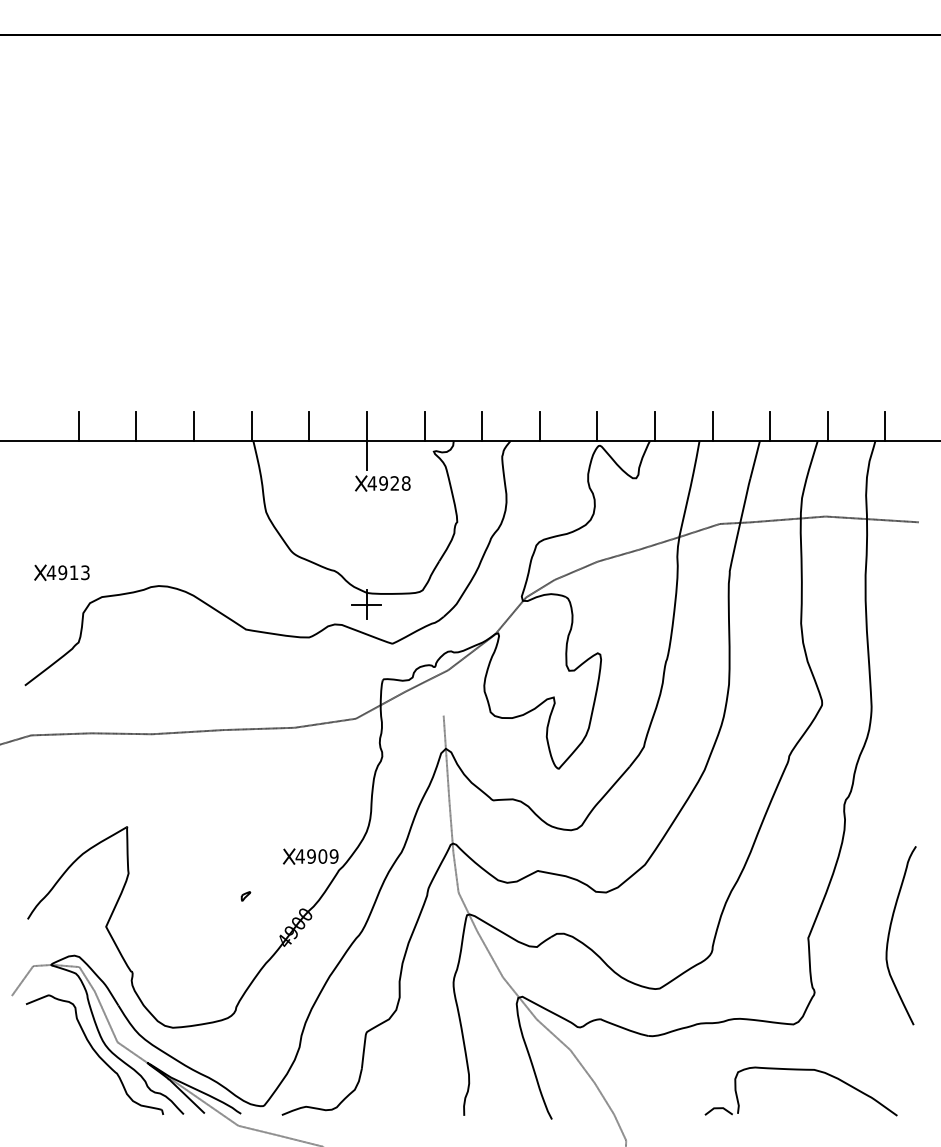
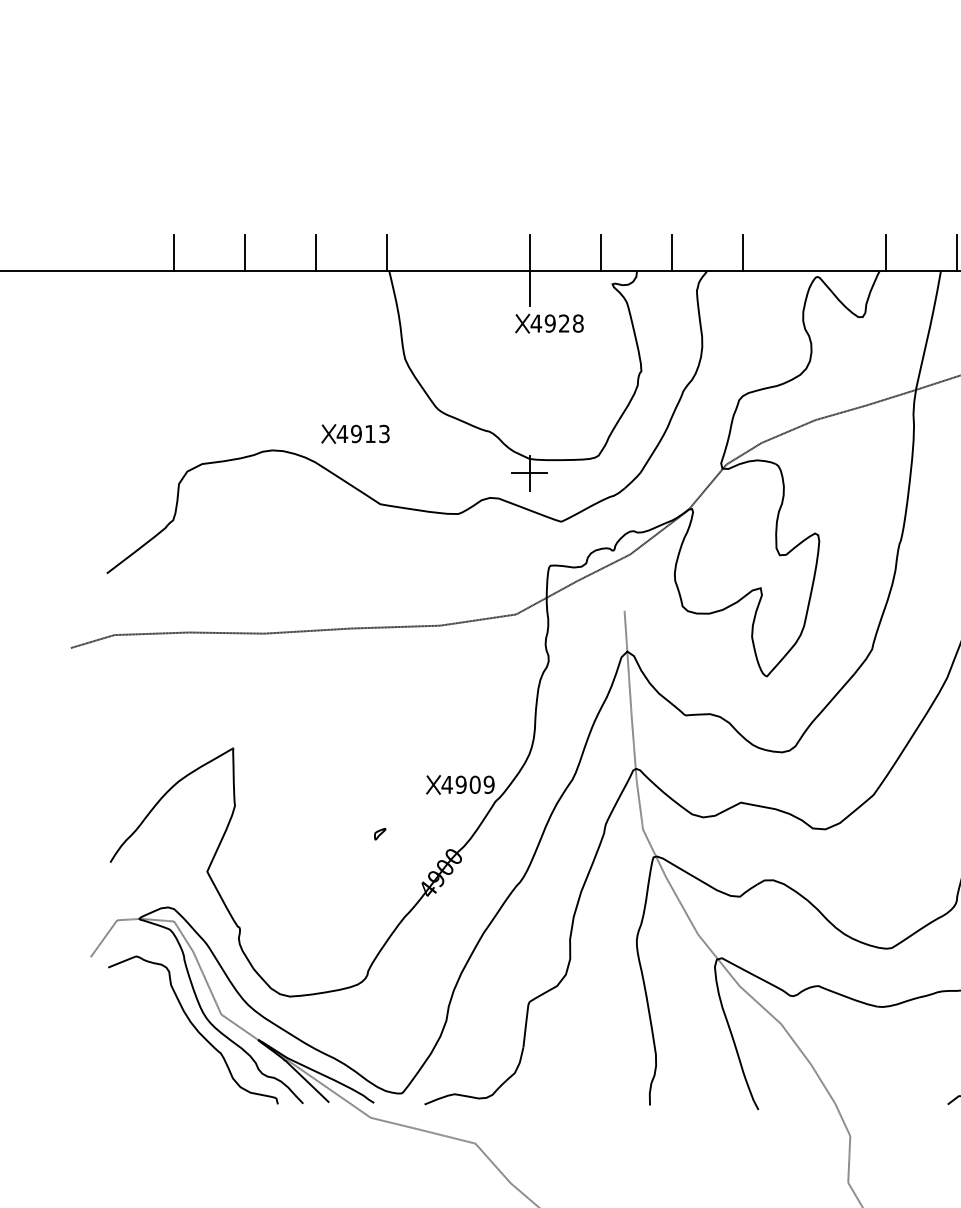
line: (309, 426) -> (458, 253), removed
line: (597, 426) -> (814, 253), removed
part: (61, 572) -> (354, 433), moved

